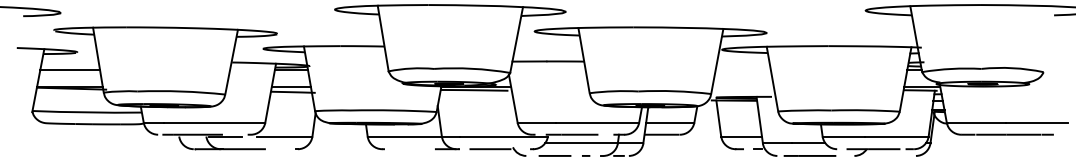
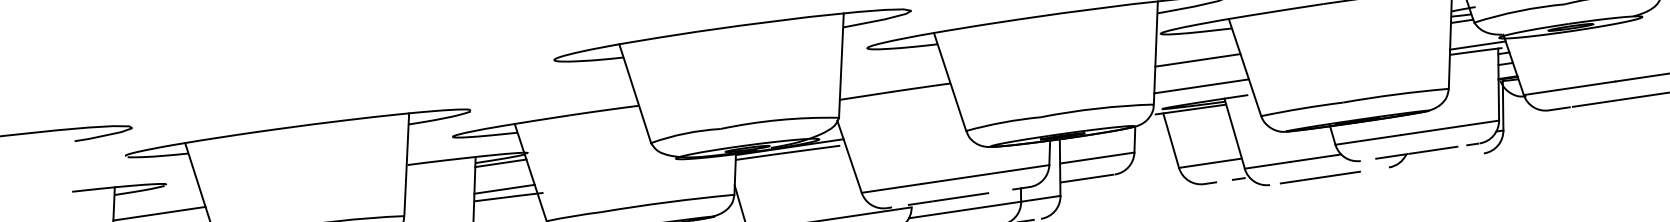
line: (742, 70) -> (1196, 61), added
line: (742, 86) -> (1200, 85), added

